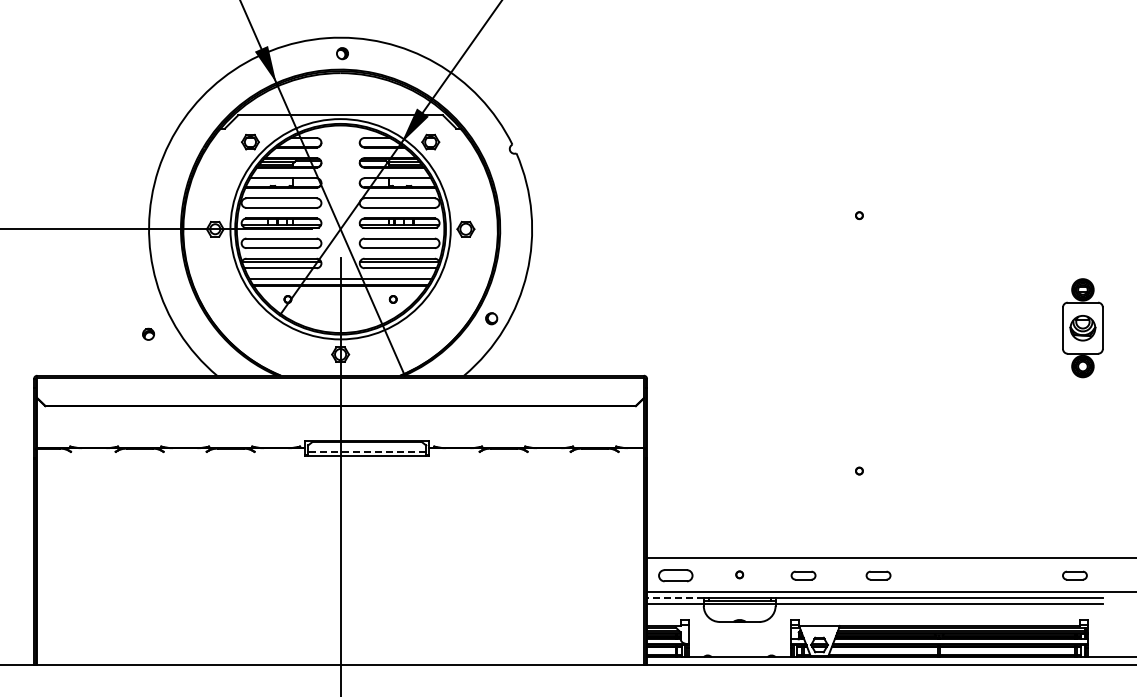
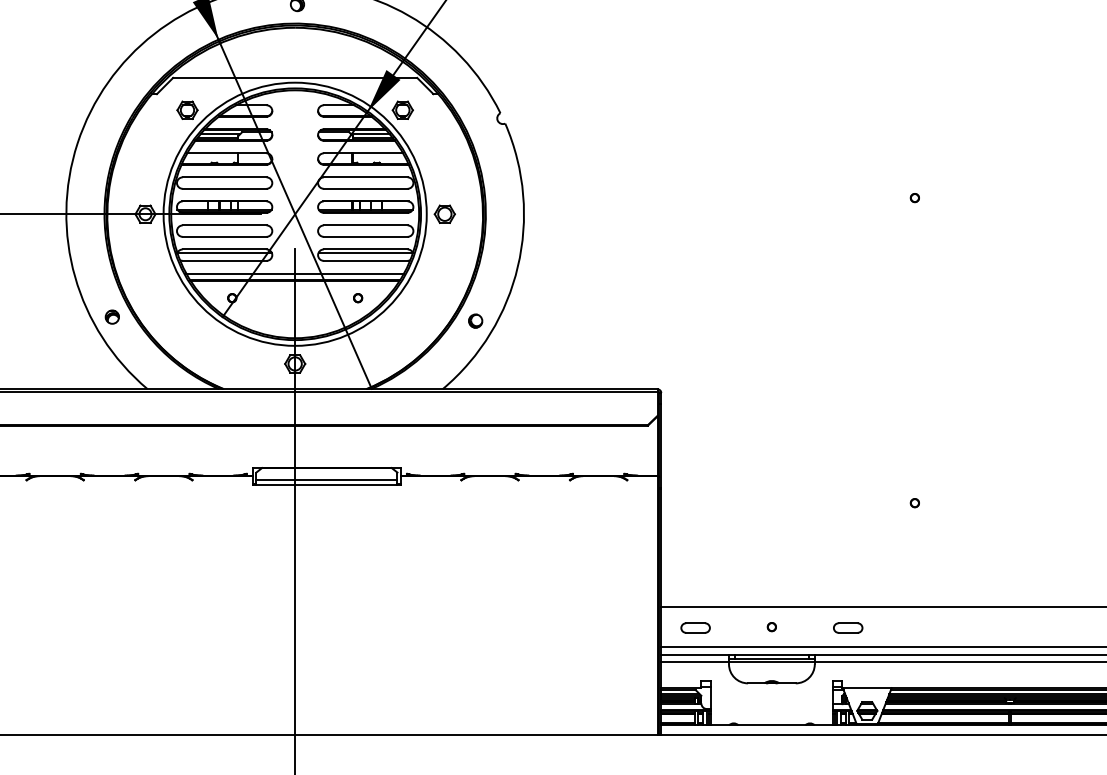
part: (148, 333) -> (112, 316), moved
line: (366, 451) -> (326, 479), dashed -> solid
part: (675, 575) -> (695, 627), size x0.71
part: (878, 575) -> (937, 627), removed
line: (674, 598) -> (694, 655), dashed -> solid

